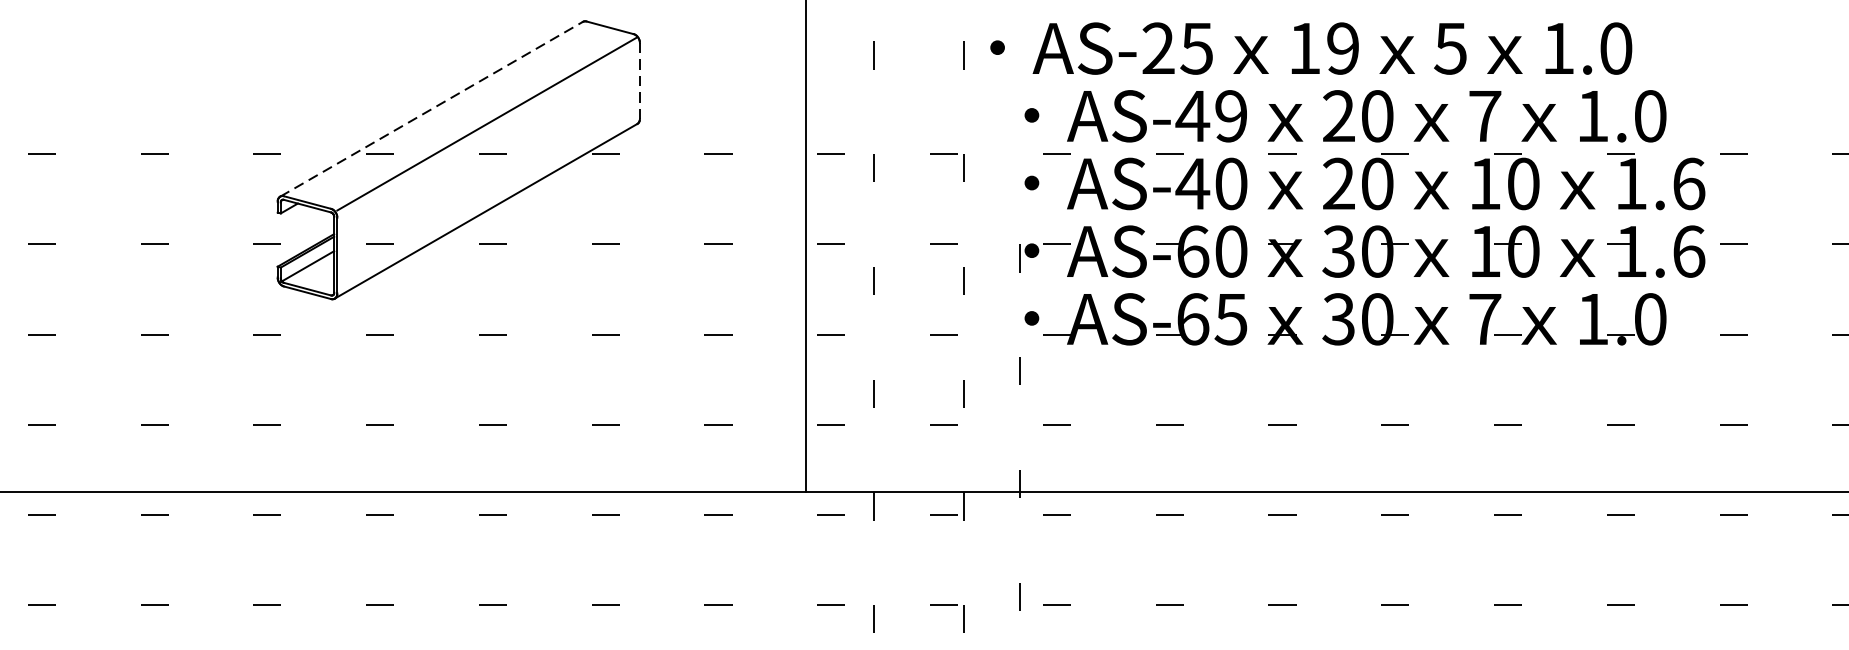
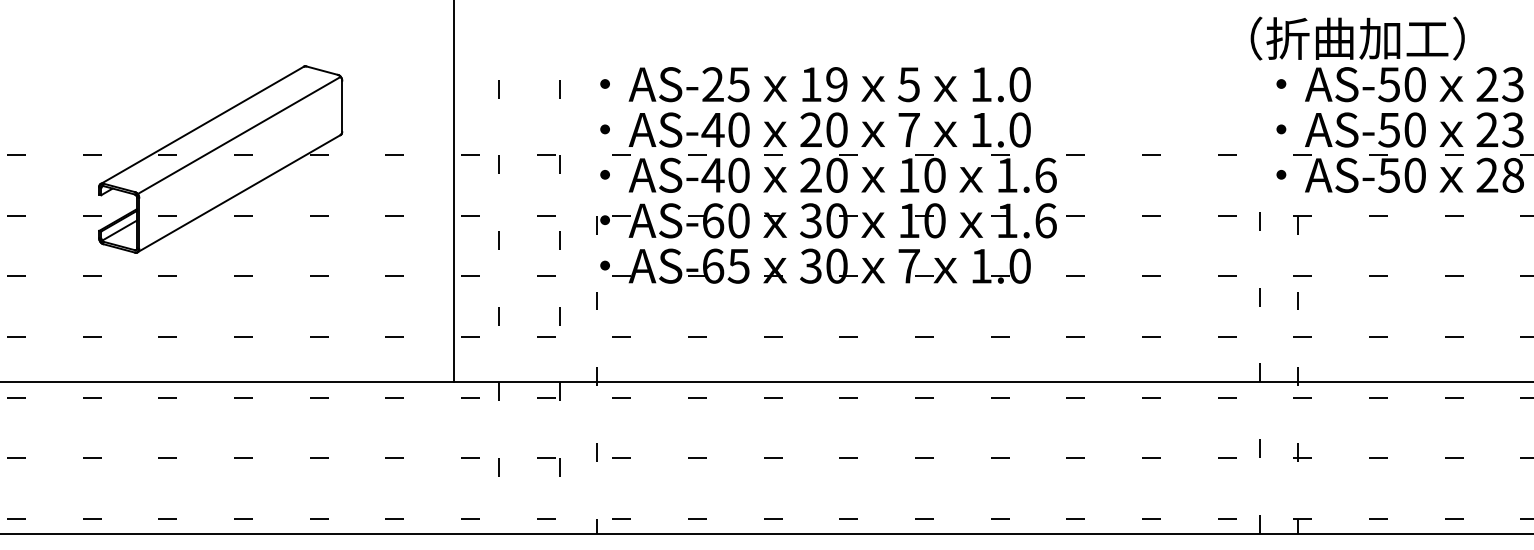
text: (1311, 48) -> (815, 84), moved
line: (640, 81) -> (342, 106), dashed -> solid
line: (431, 109) -> (202, 125), dashed -> solid
text: (1230, 115) -> (738, 129), AS-49 -> AS-40

